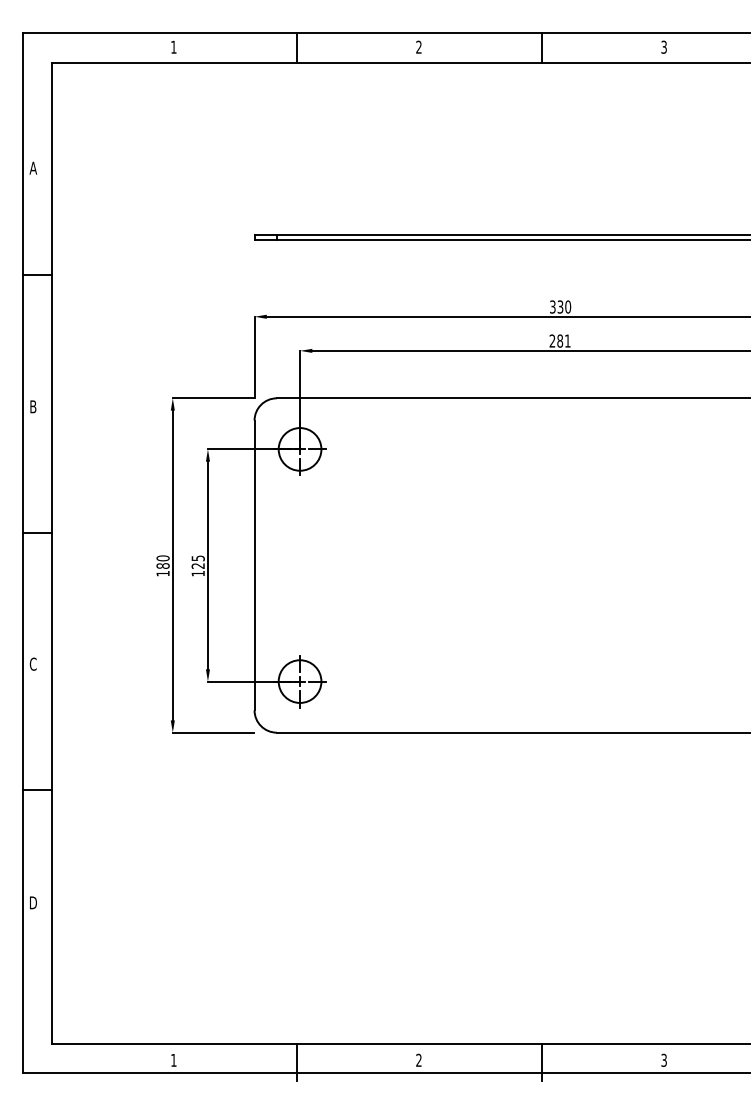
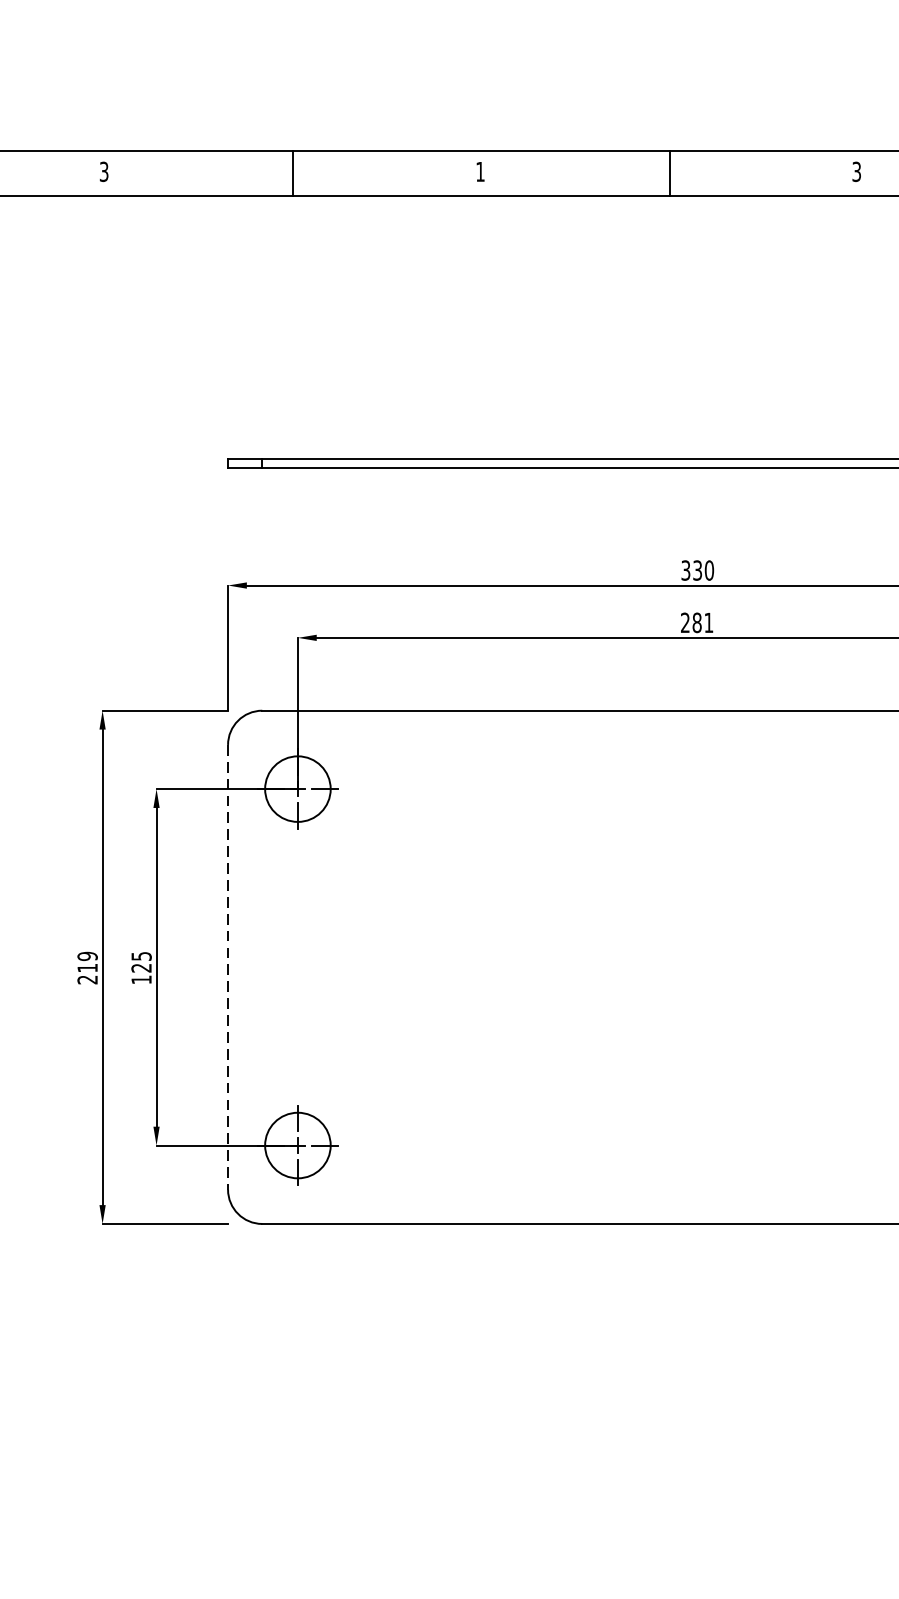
text: (173, 46) -> (103, 170), 1 -> 3
text: (418, 46) -> (479, 170), 2 -> 1
text: (162, 565) -> (86, 967), 180 -> 219
line: (254, 565) -> (227, 967), solid -> dashed

